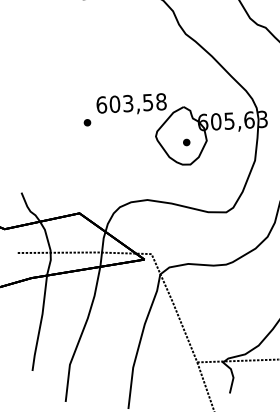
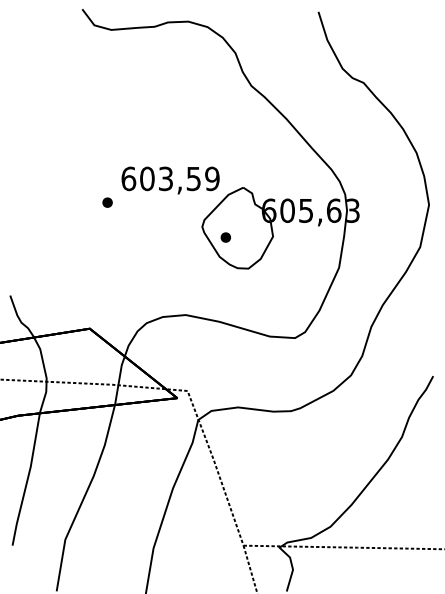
text: (161, 102) -> (212, 179), 603,58 -> 603,59
part: (186, 142) -> (225, 237), moved

